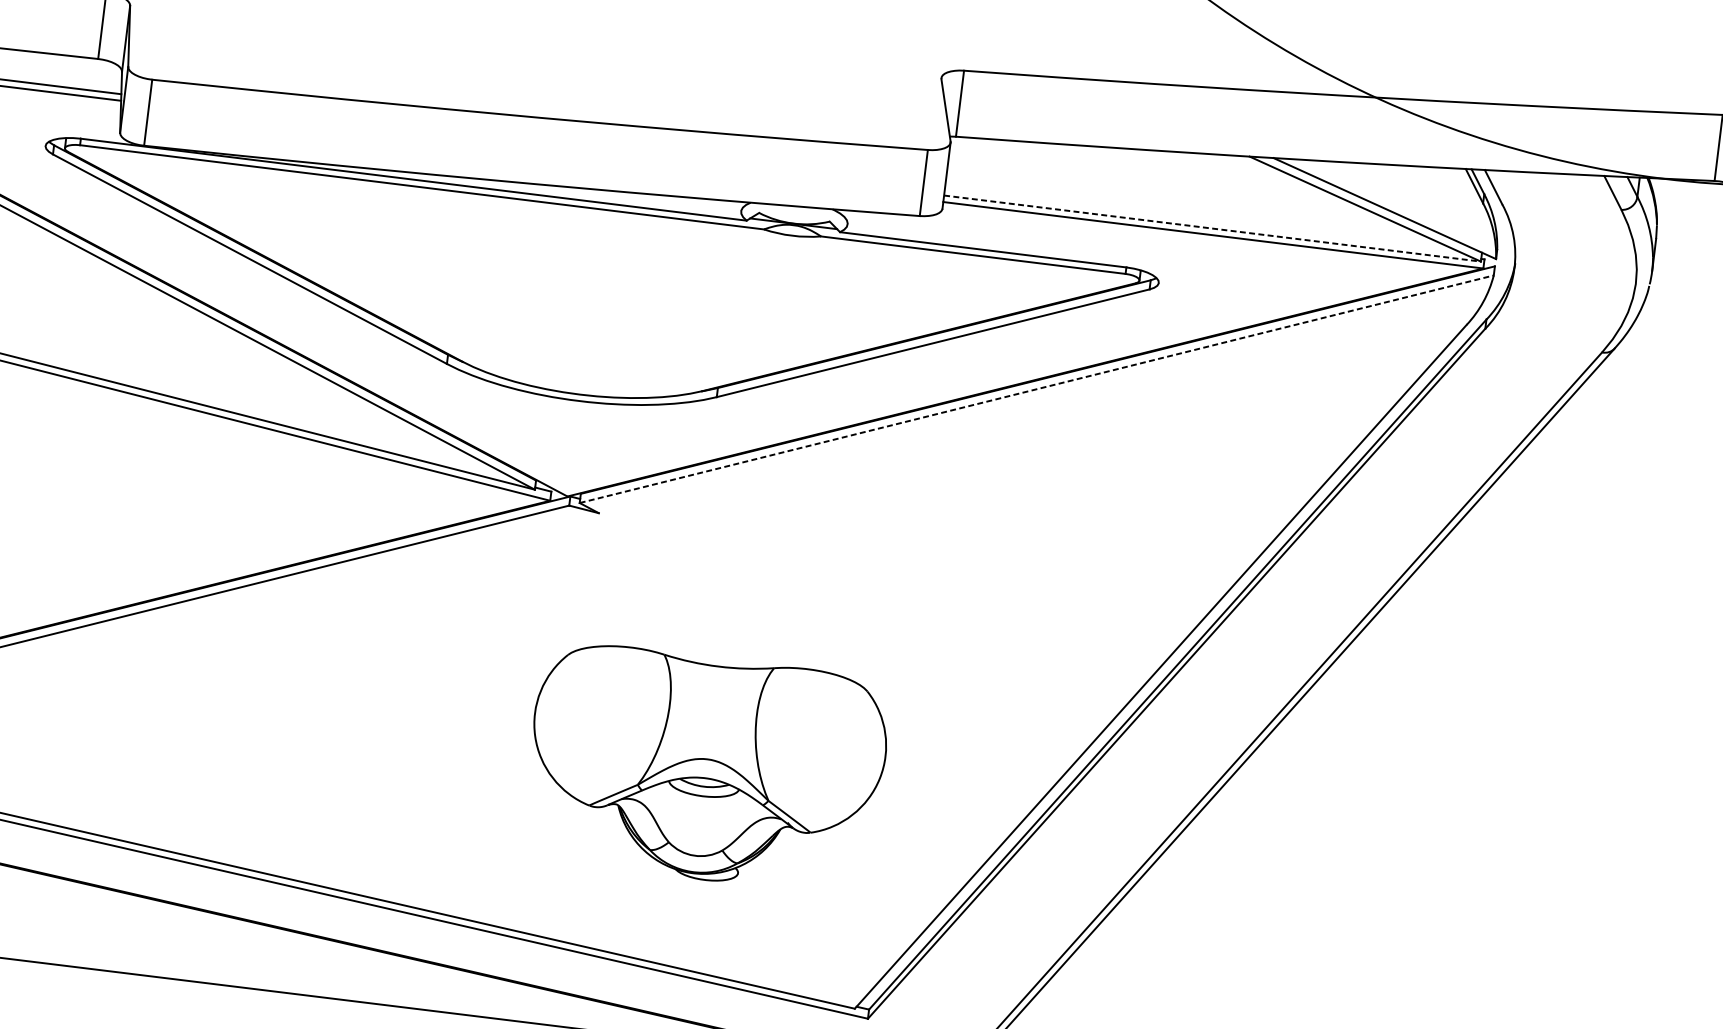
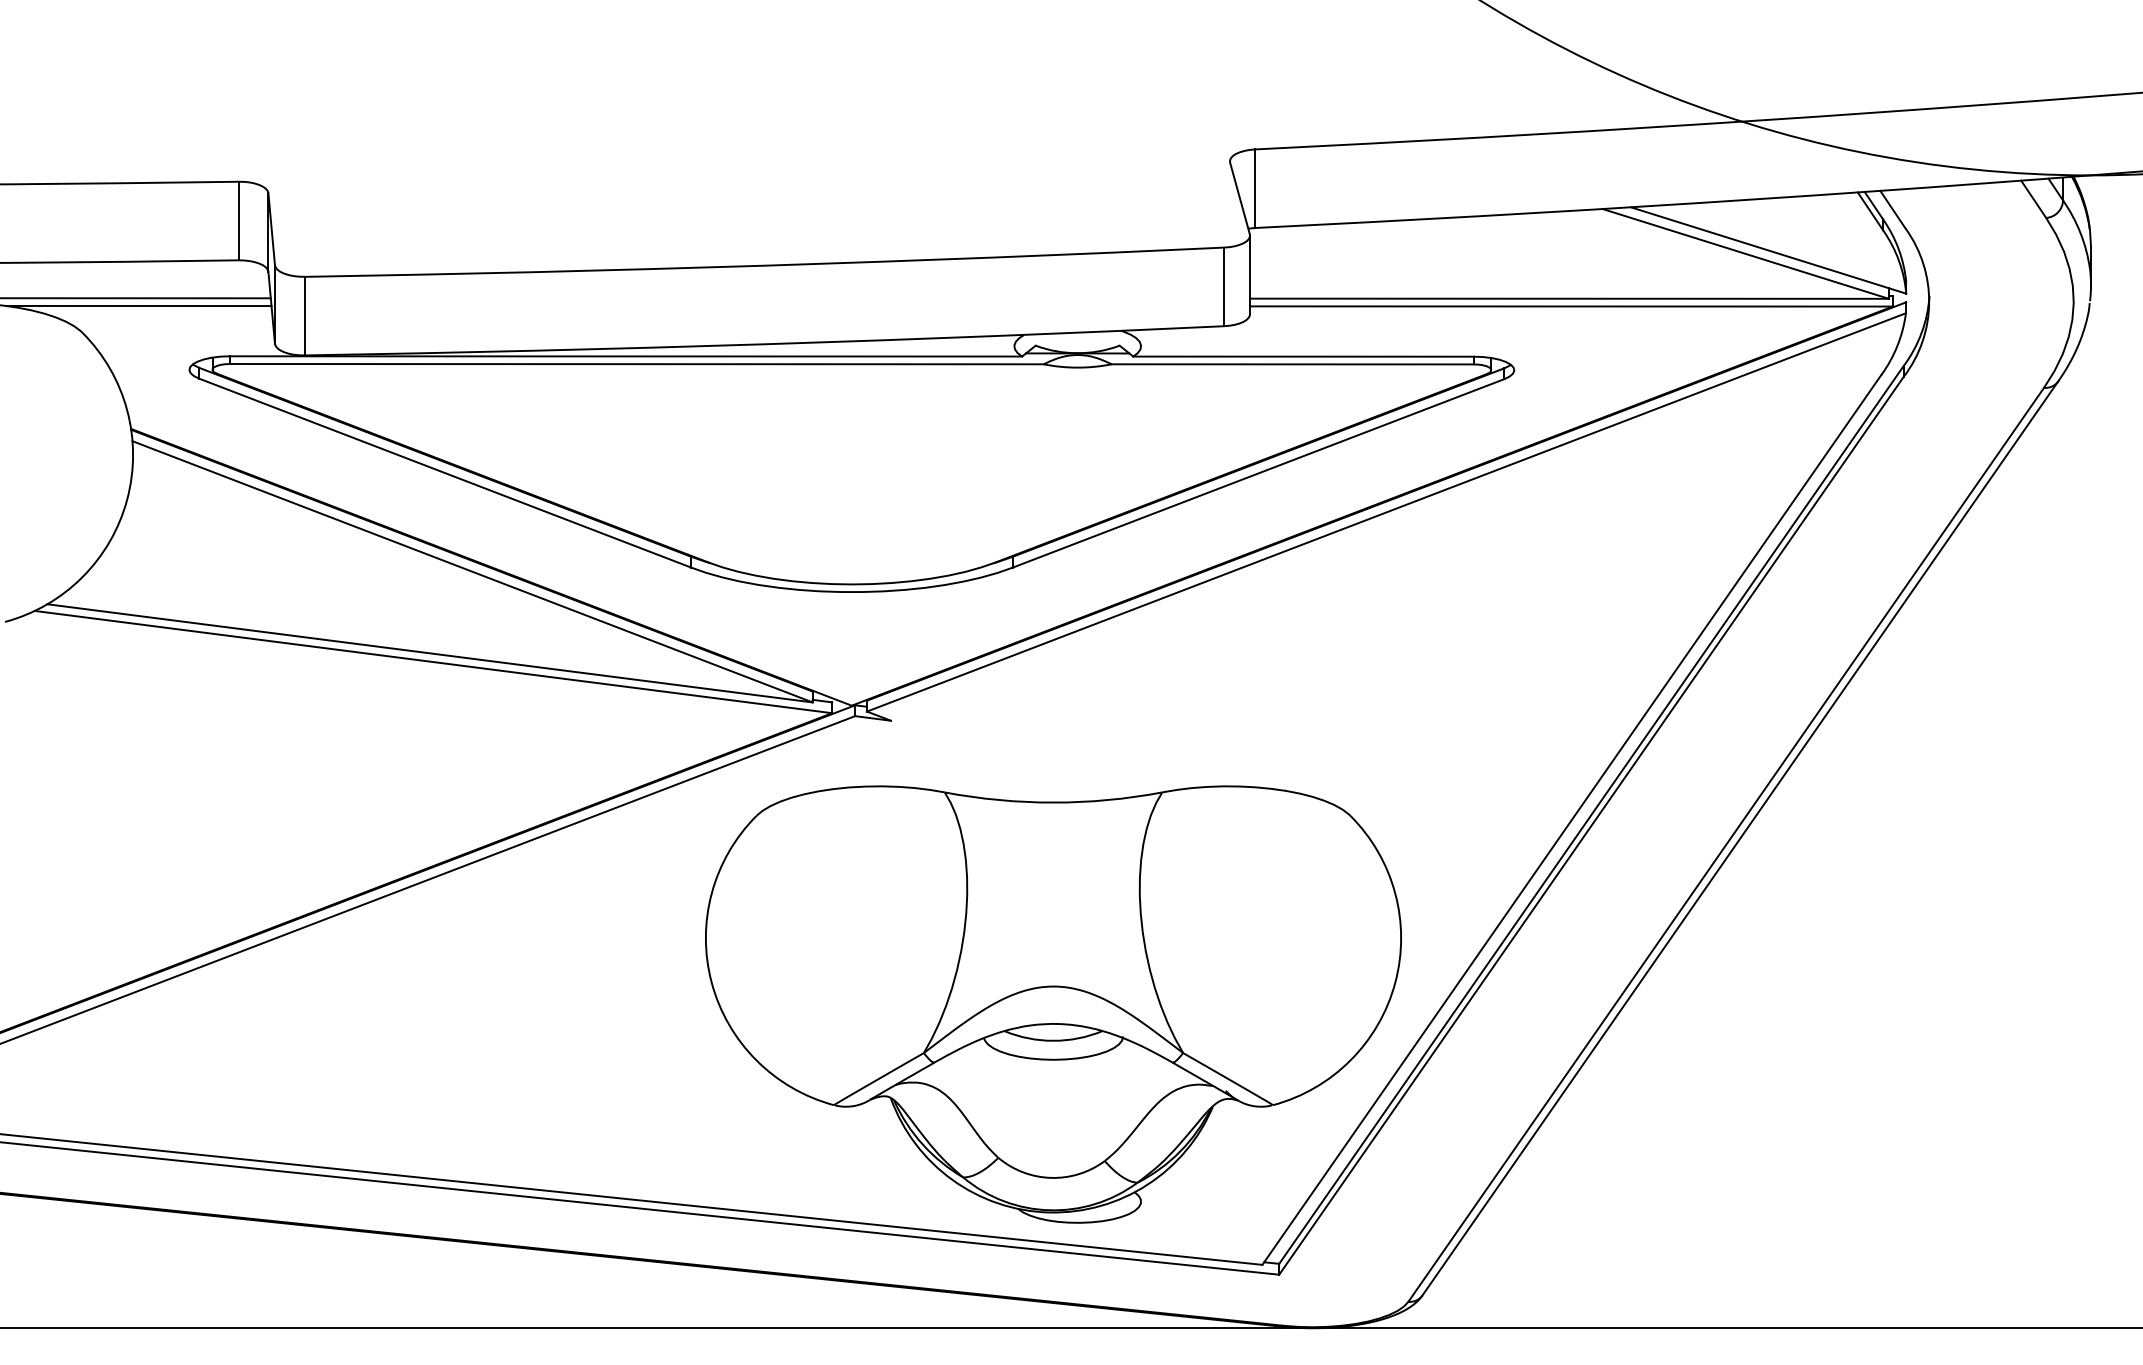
line: (1212, 228) -> (1569, 298), dashed -> solid
line: (1036, 389) -> (1386, 512), dashed -> solid
part: (706, 768) -> (1053, 1004), size x1.67

